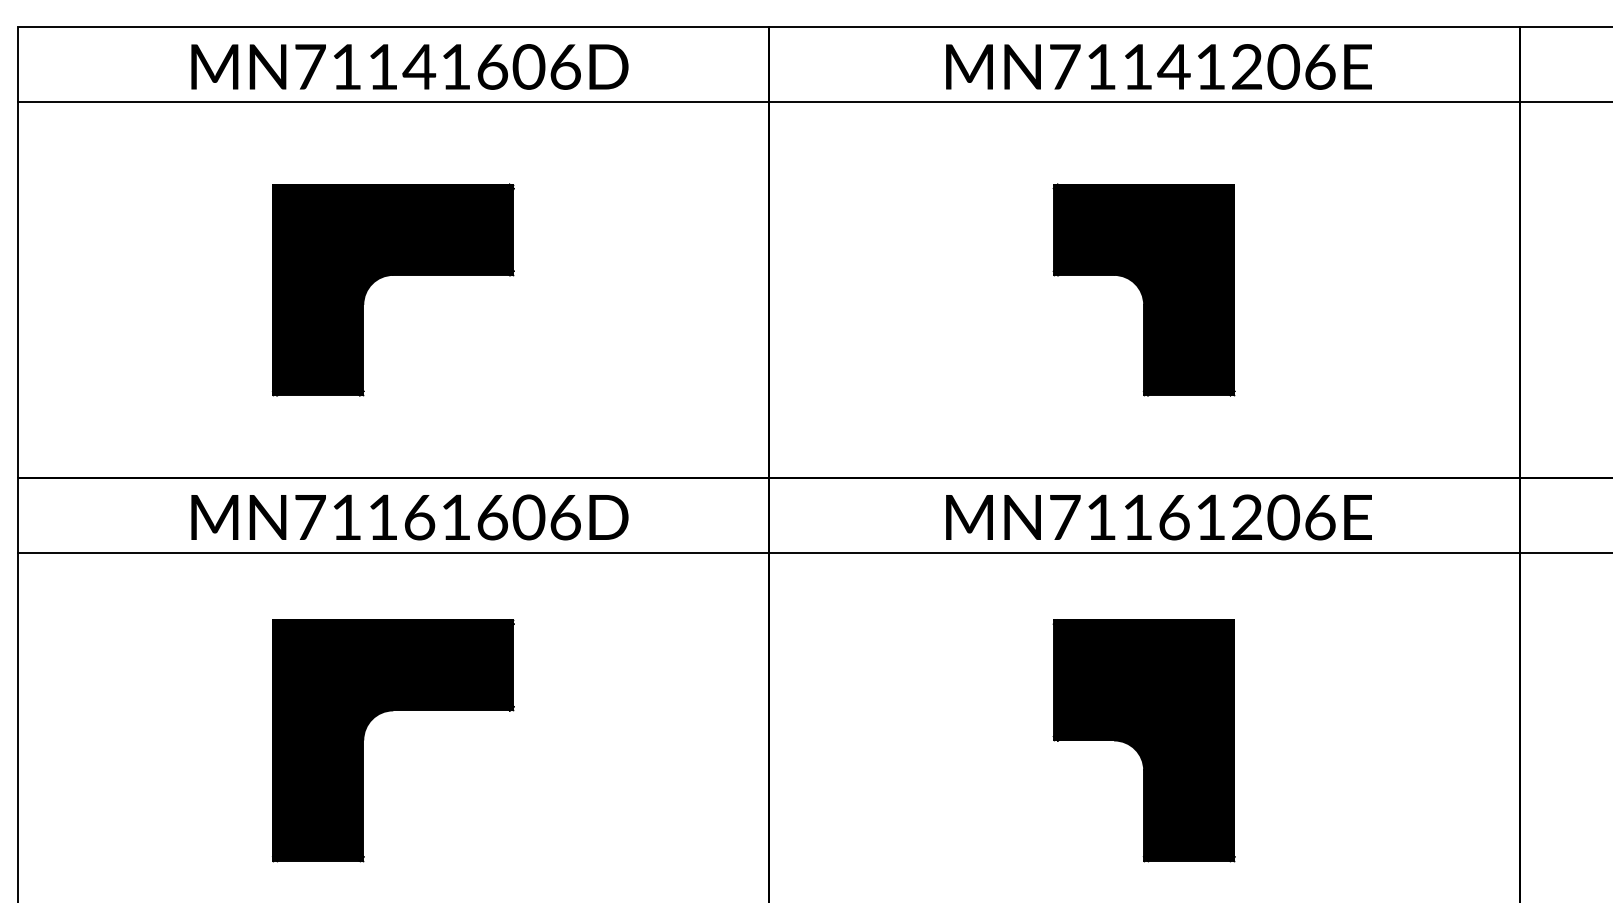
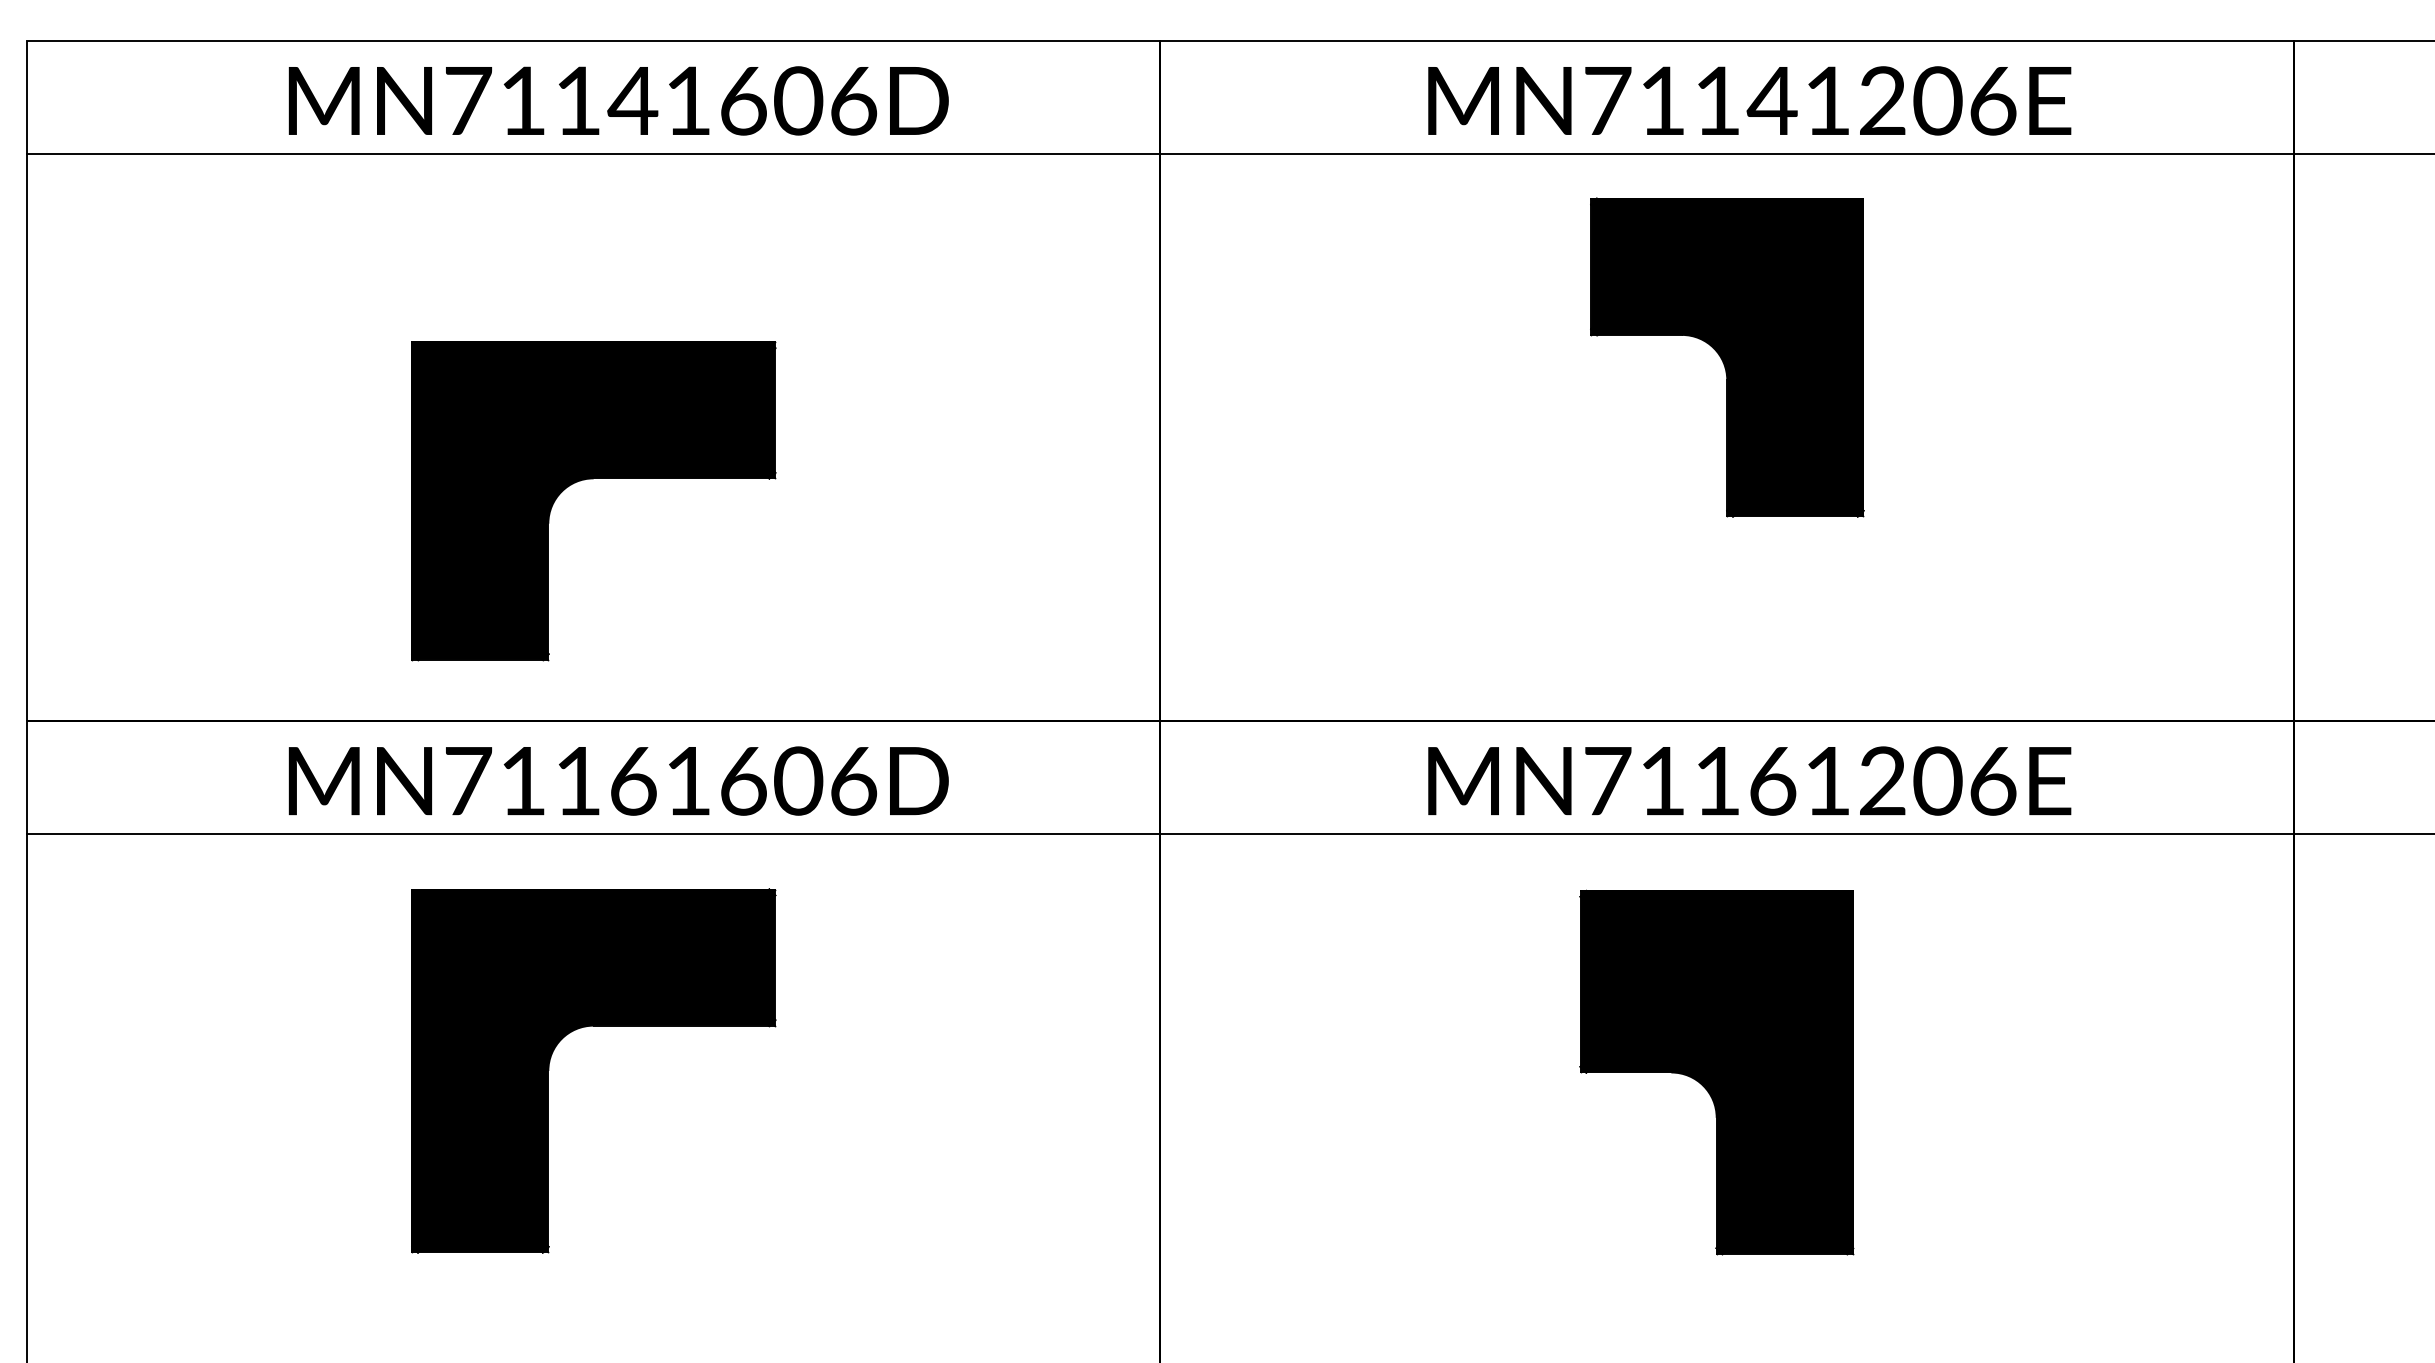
part: (389, 276) -> (587, 480), moved
part: (1143, 289) -> (1726, 356), moved
part: (365, 733) -> (551, 1060), moved
part: (1143, 740) -> (1715, 1072), moved

